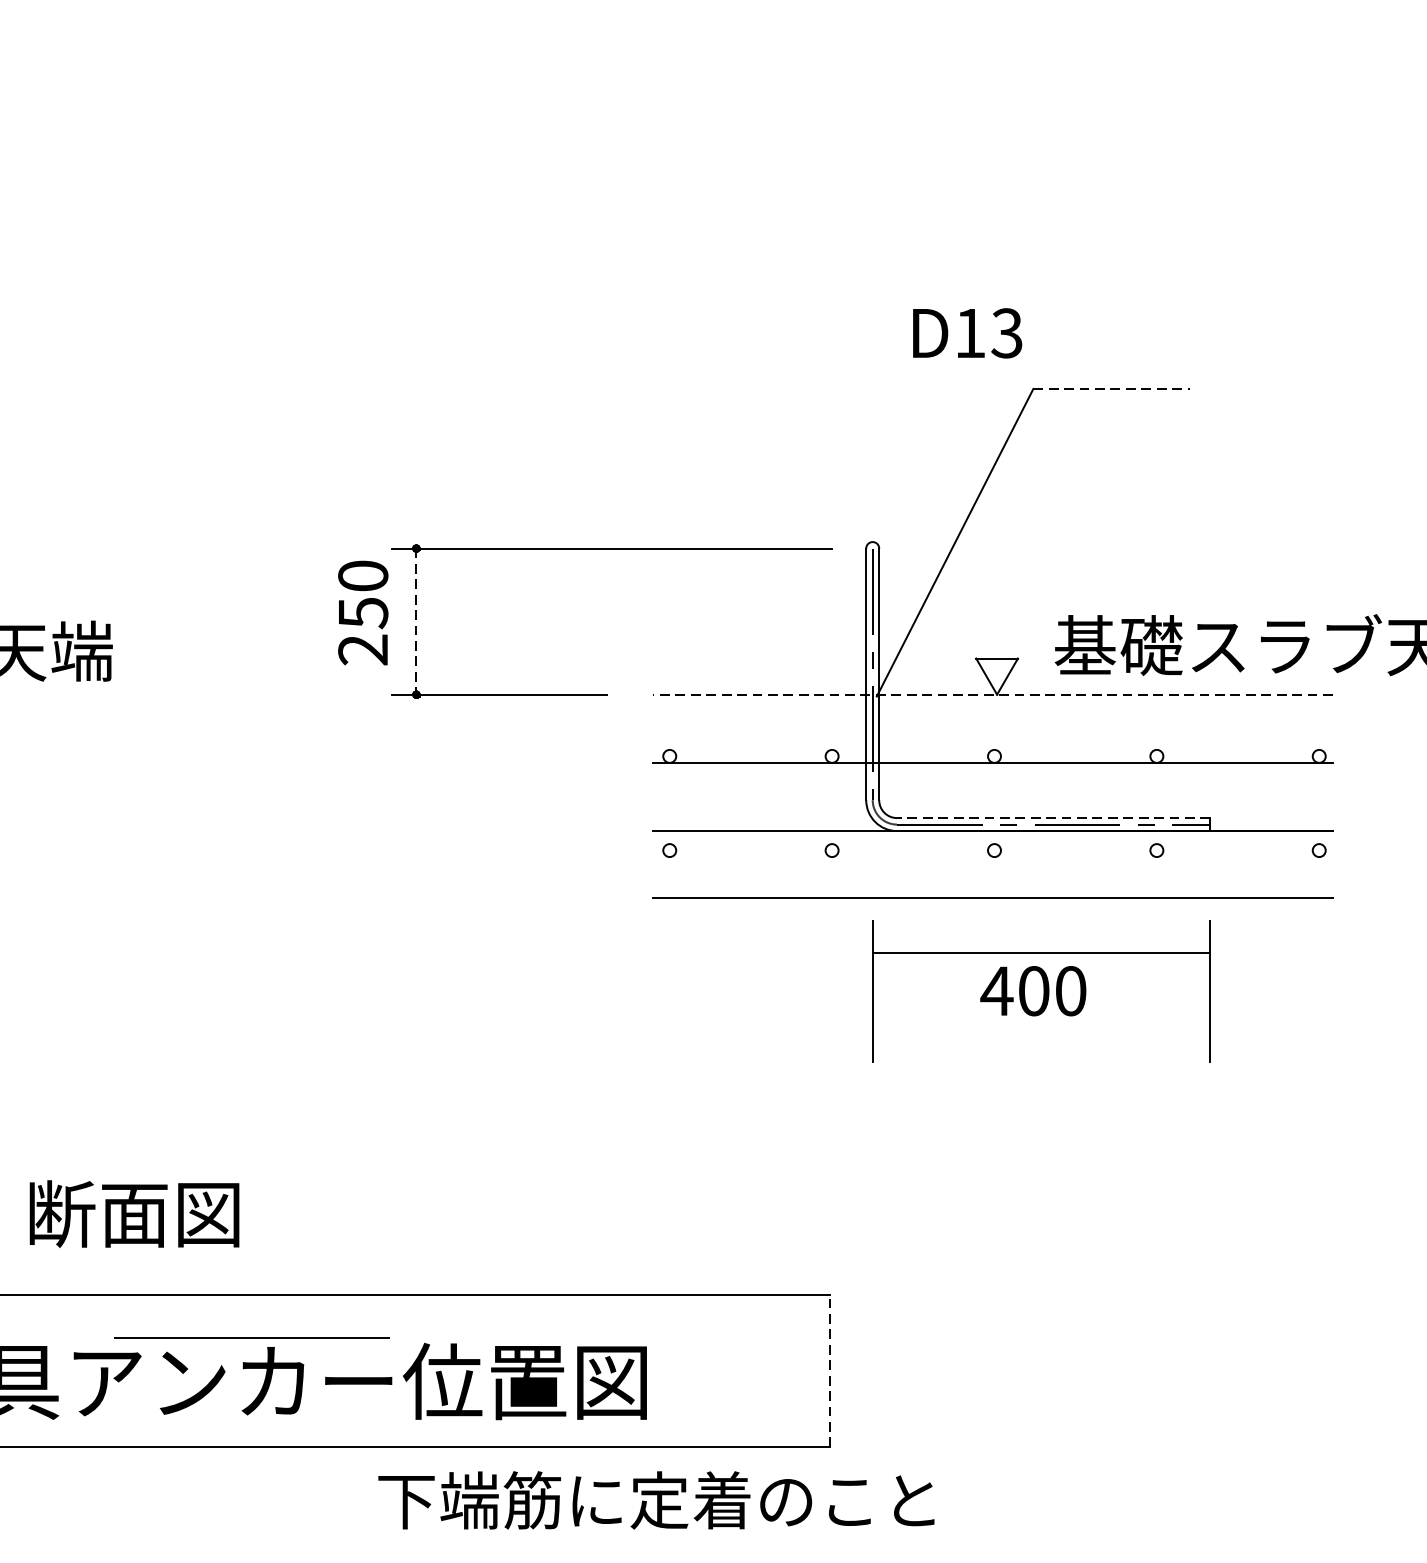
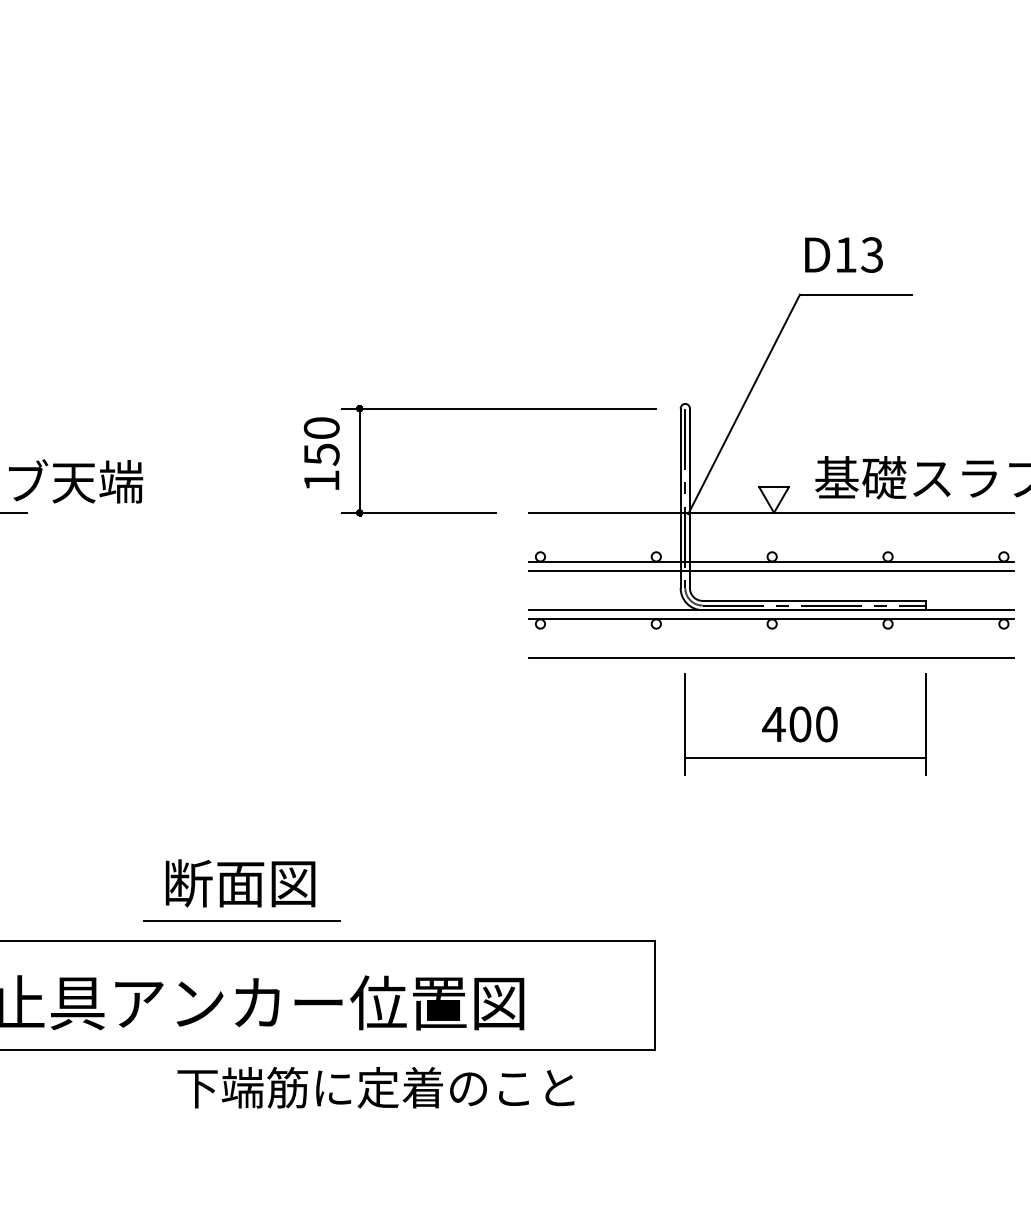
text: (966, 332) -> (843, 254), moved
line: (1111, 388) -> (855, 294), dashed -> solid
line: (416, 622) -> (359, 461), dashed -> solid
text: (362, 649) -> (321, 480), 250 -> 150
line: (992, 694) -> (770, 512), dashed -> solid
line: (992, 775) -> (770, 570), added
line: (1053, 817) -> (814, 600), dashed -> solid
line: (992, 844) -> (770, 619), added
line: (1041, 952) -> (805, 757), moved
text: (134, 1214) -> (240, 883), moved
line: (250, 1337) -> (241, 920), moved
line: (829, 1369) -> (654, 994), dashed -> solid
text: (655, 1500) -> (375, 1087), moved

